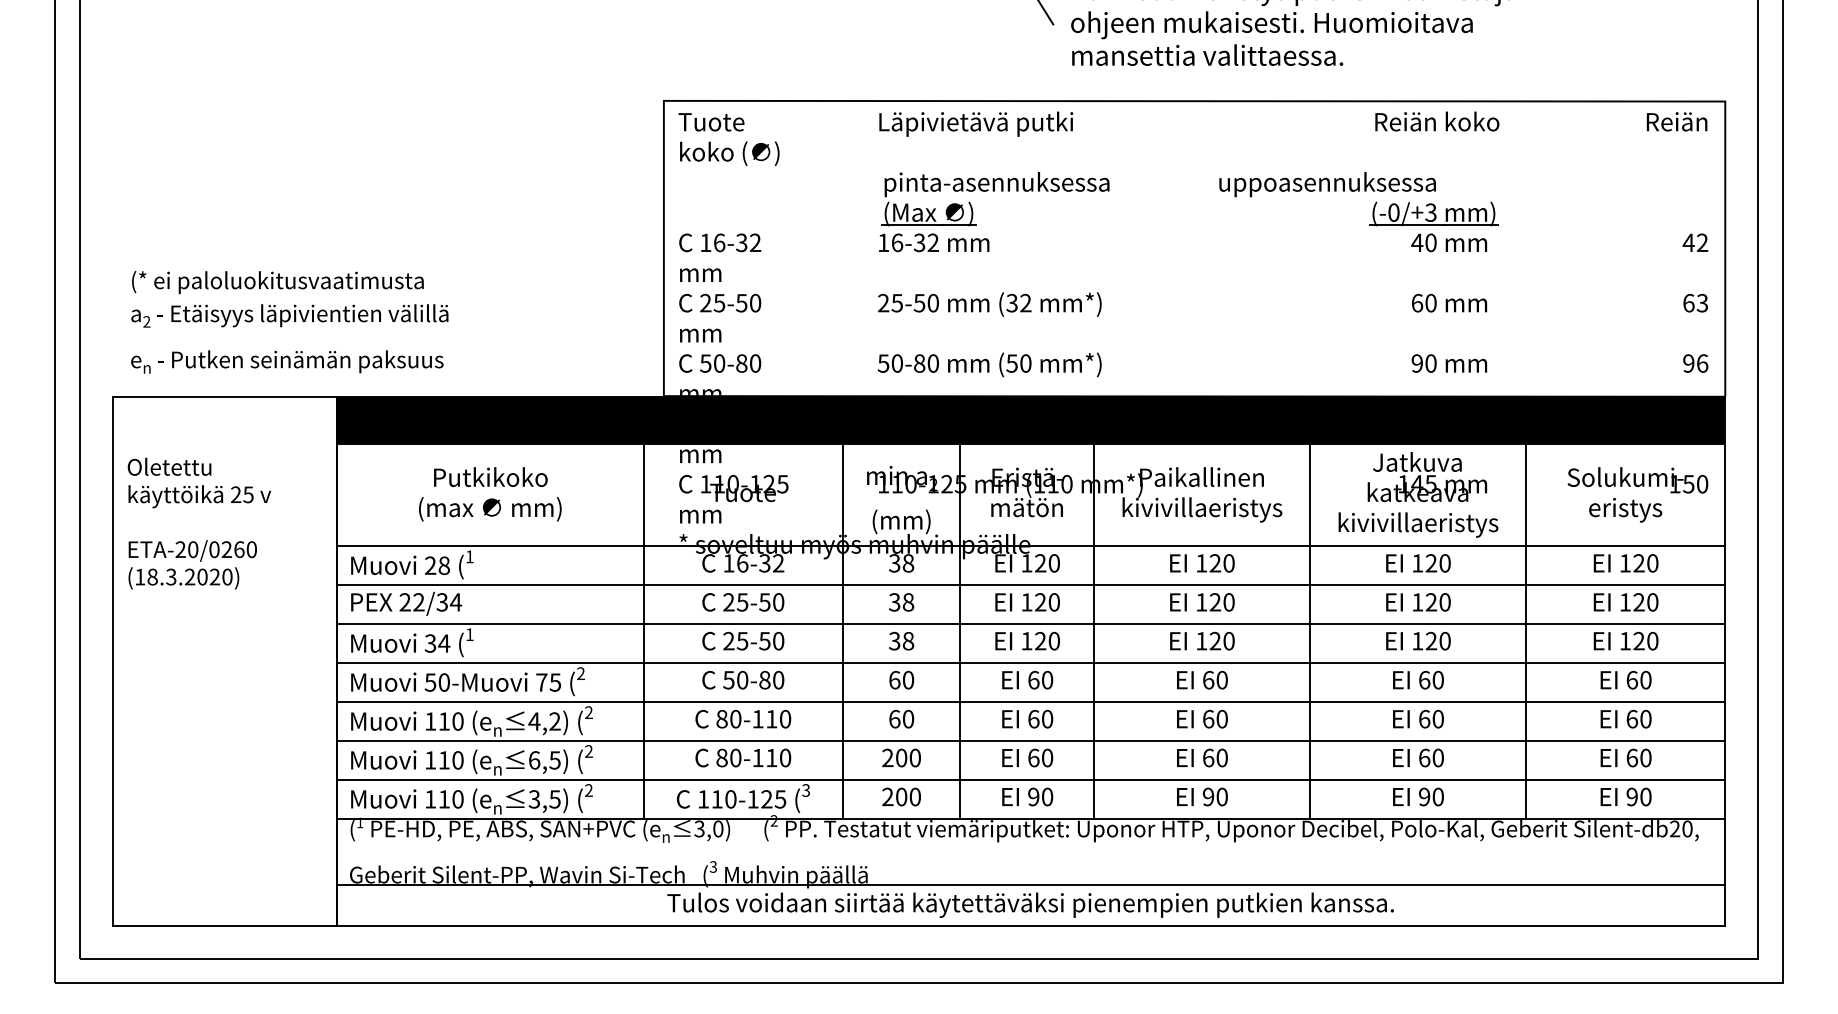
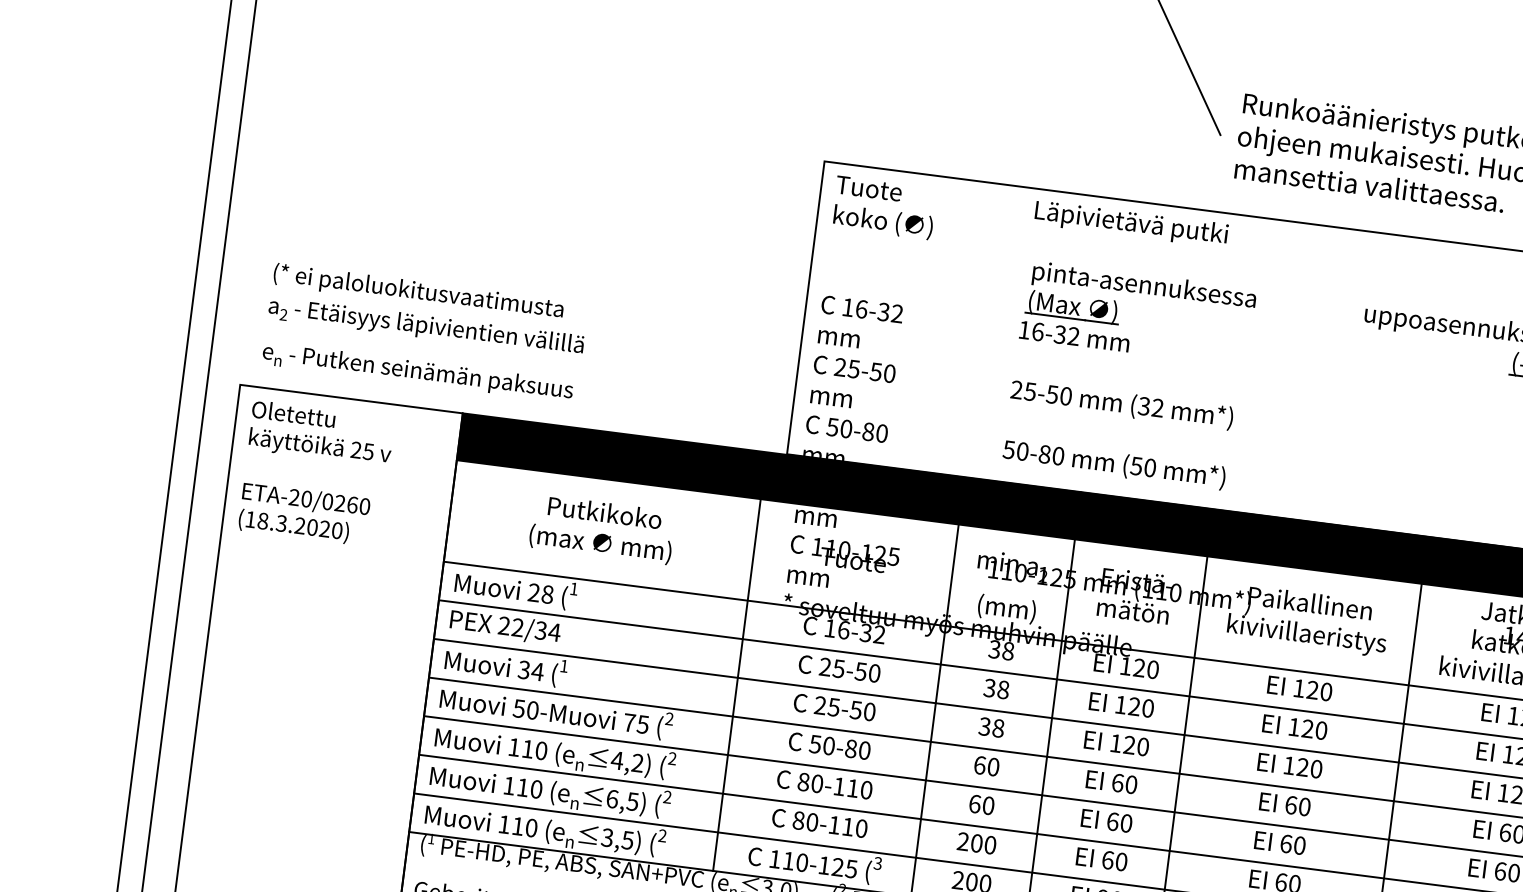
text: (198, 523) -> (315, 473), moved

